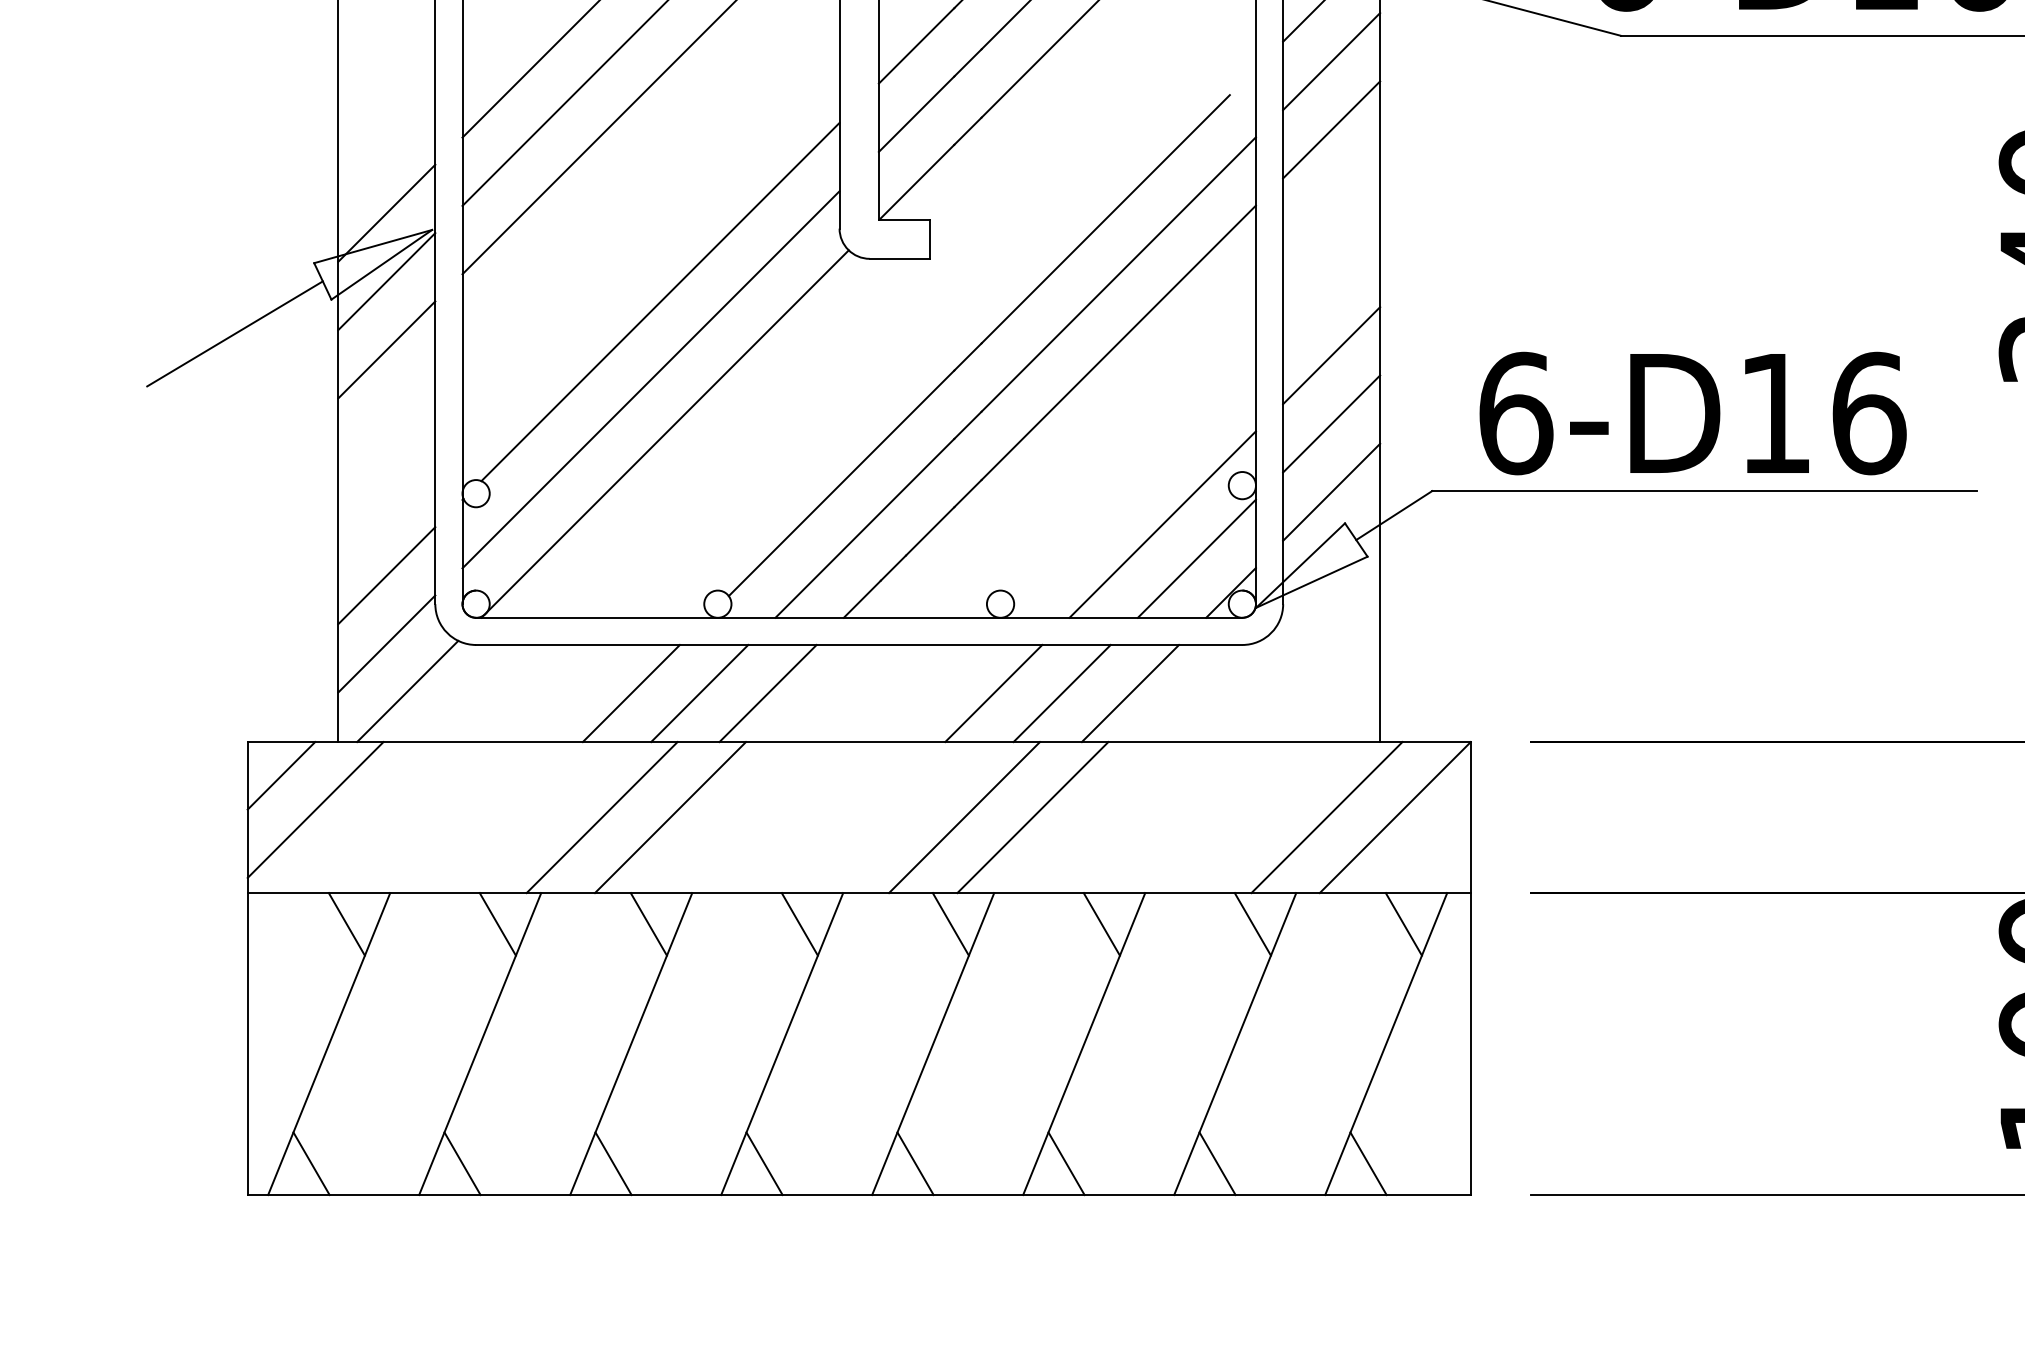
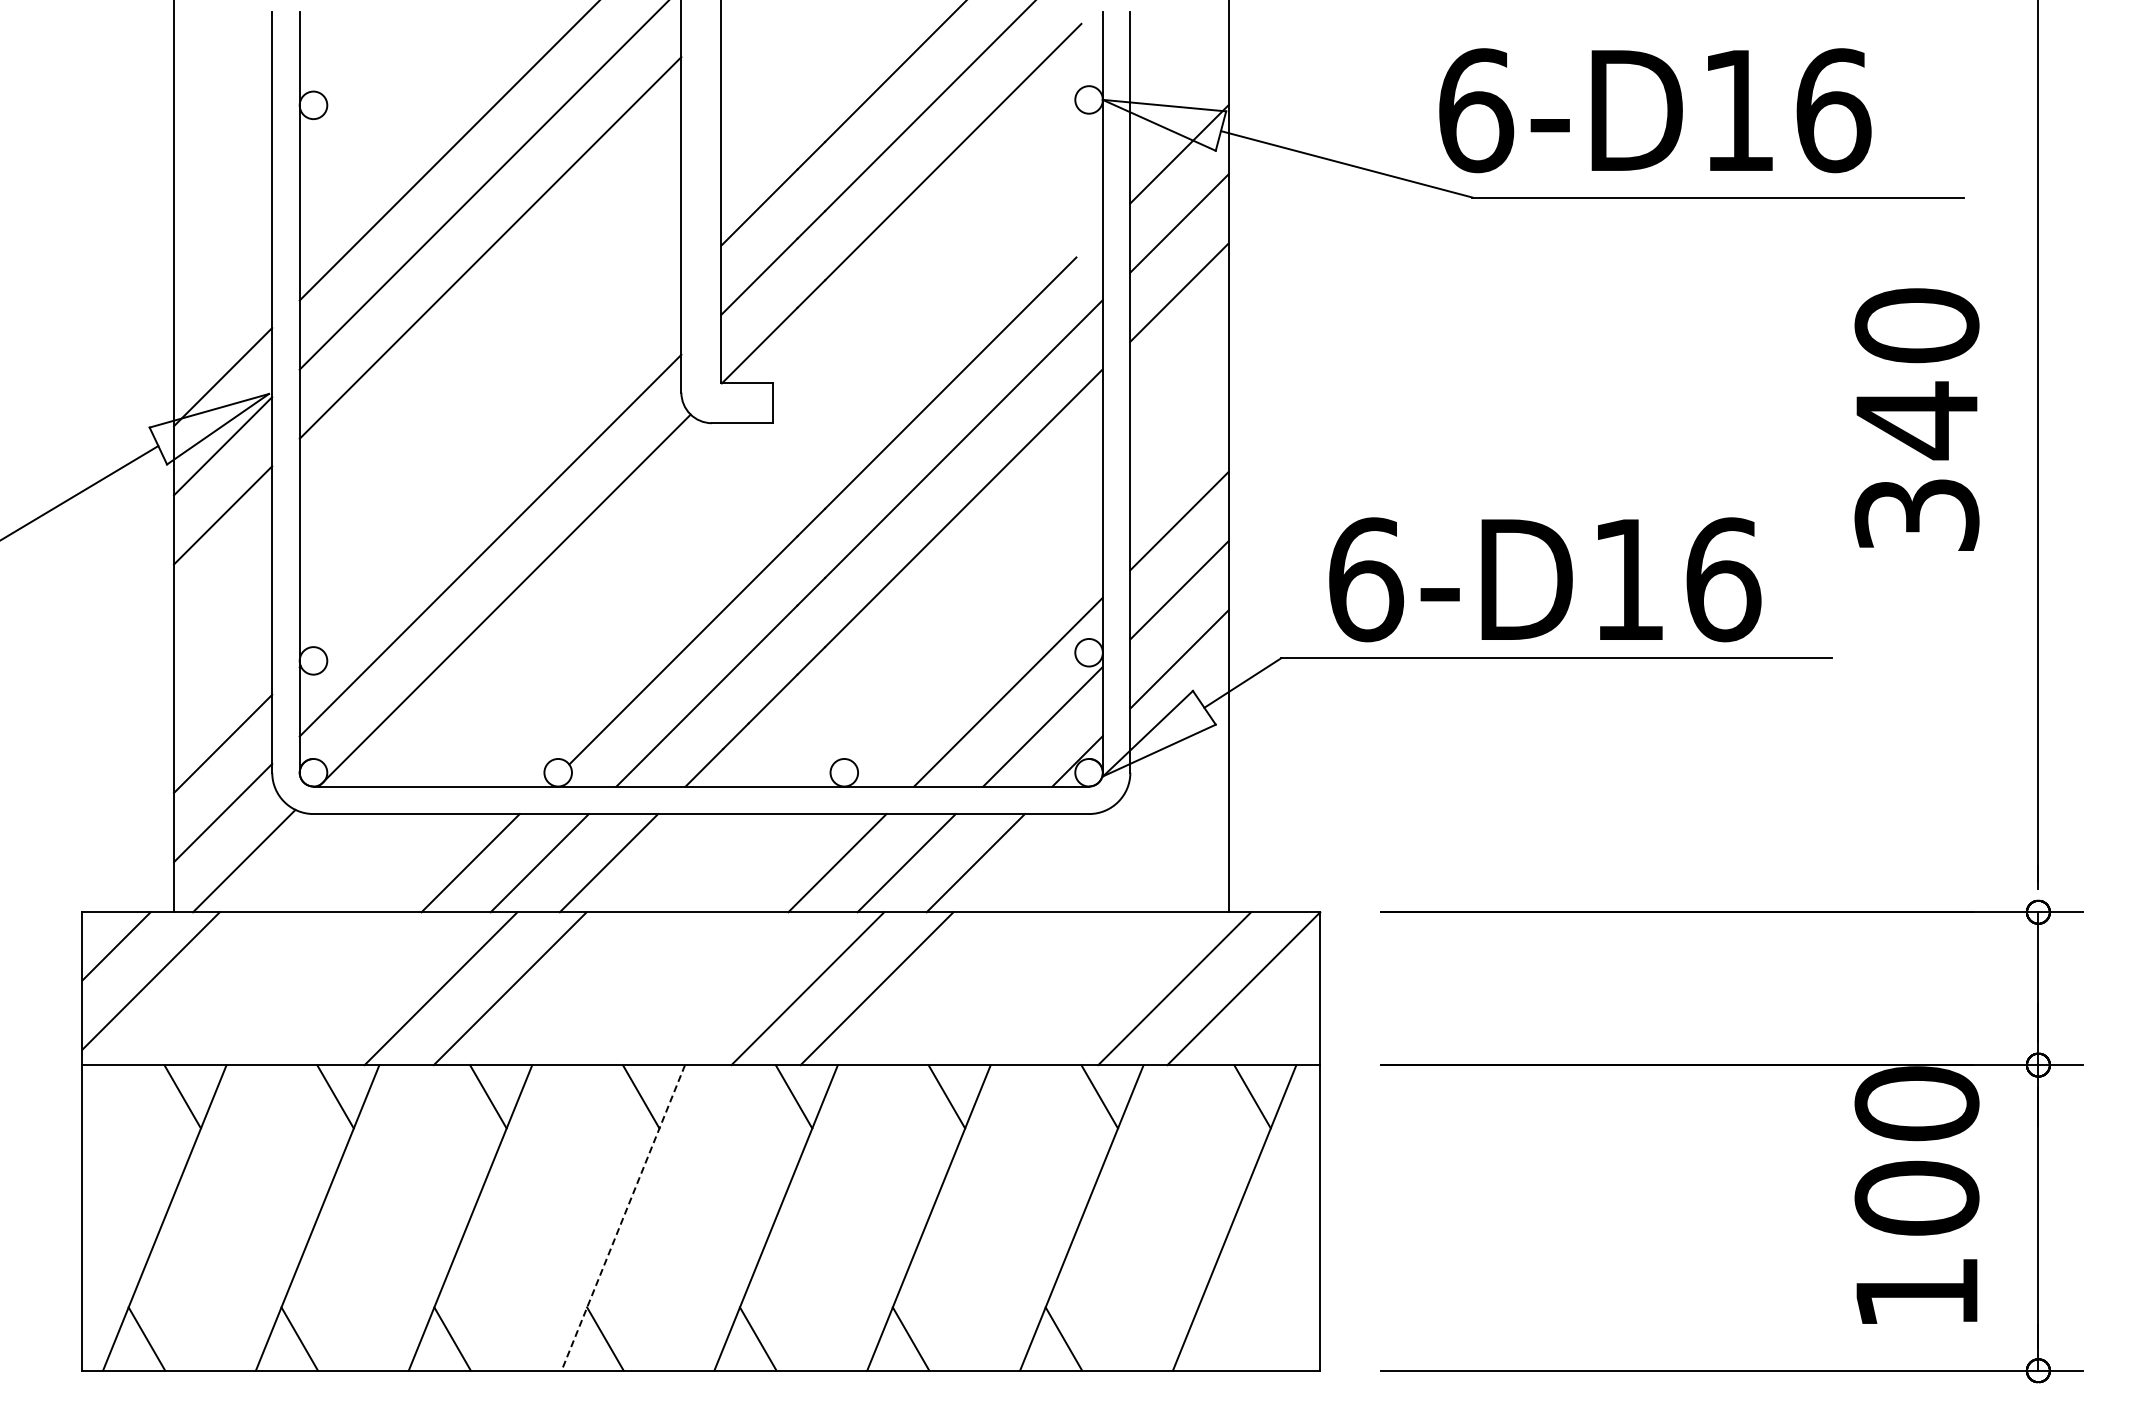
line: (659, 301) -> (499, 466), removed
line: (782, 1043) -> (623, 1217), solid -> dashed
line: (1368, 1163) -> (1216, 1338), removed

